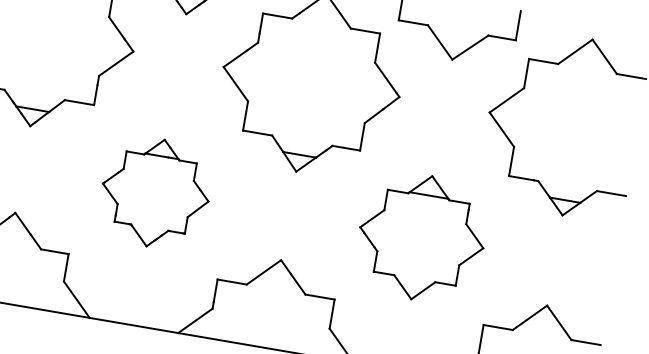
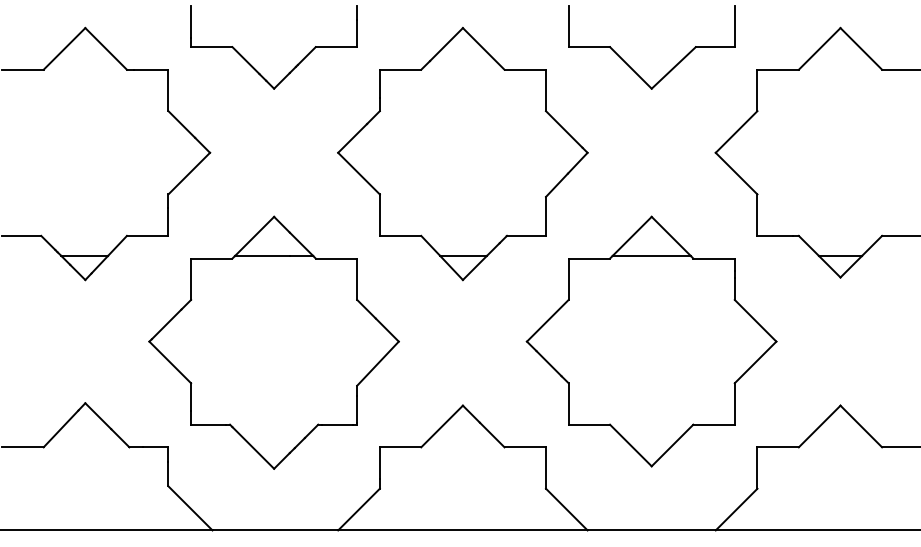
part: (155, 192) -> (273, 342), size x1.67
part: (421, 237) -> (651, 341), size x1.43

